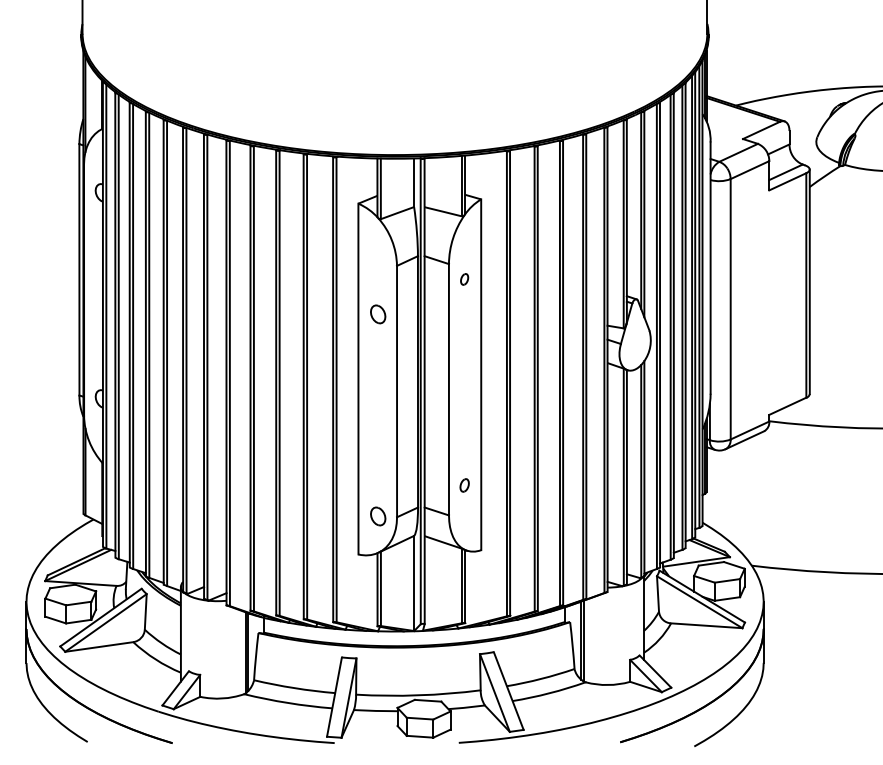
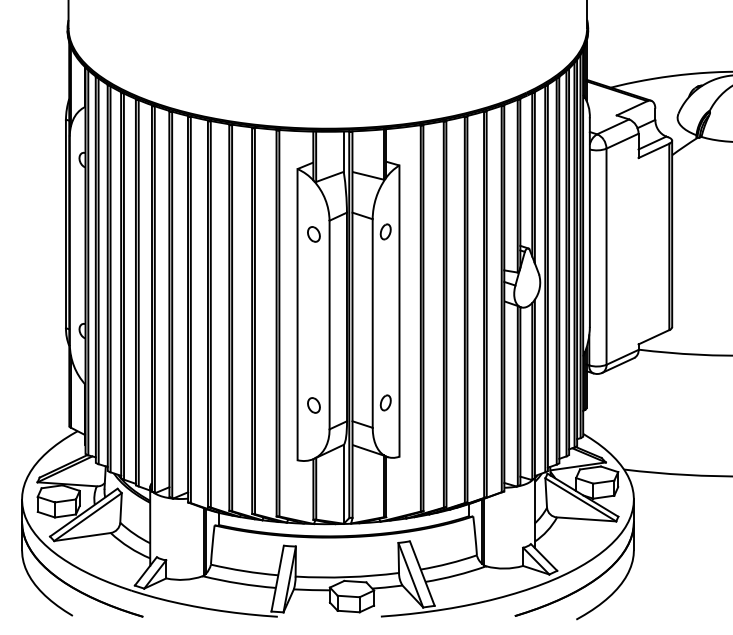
part: (464, 279) -> (385, 232), size x1.67
part: (378, 314) -> (314, 234), moved
part: (464, 485) -> (385, 402), size x1.43
part: (378, 516) -> (314, 405), moved

